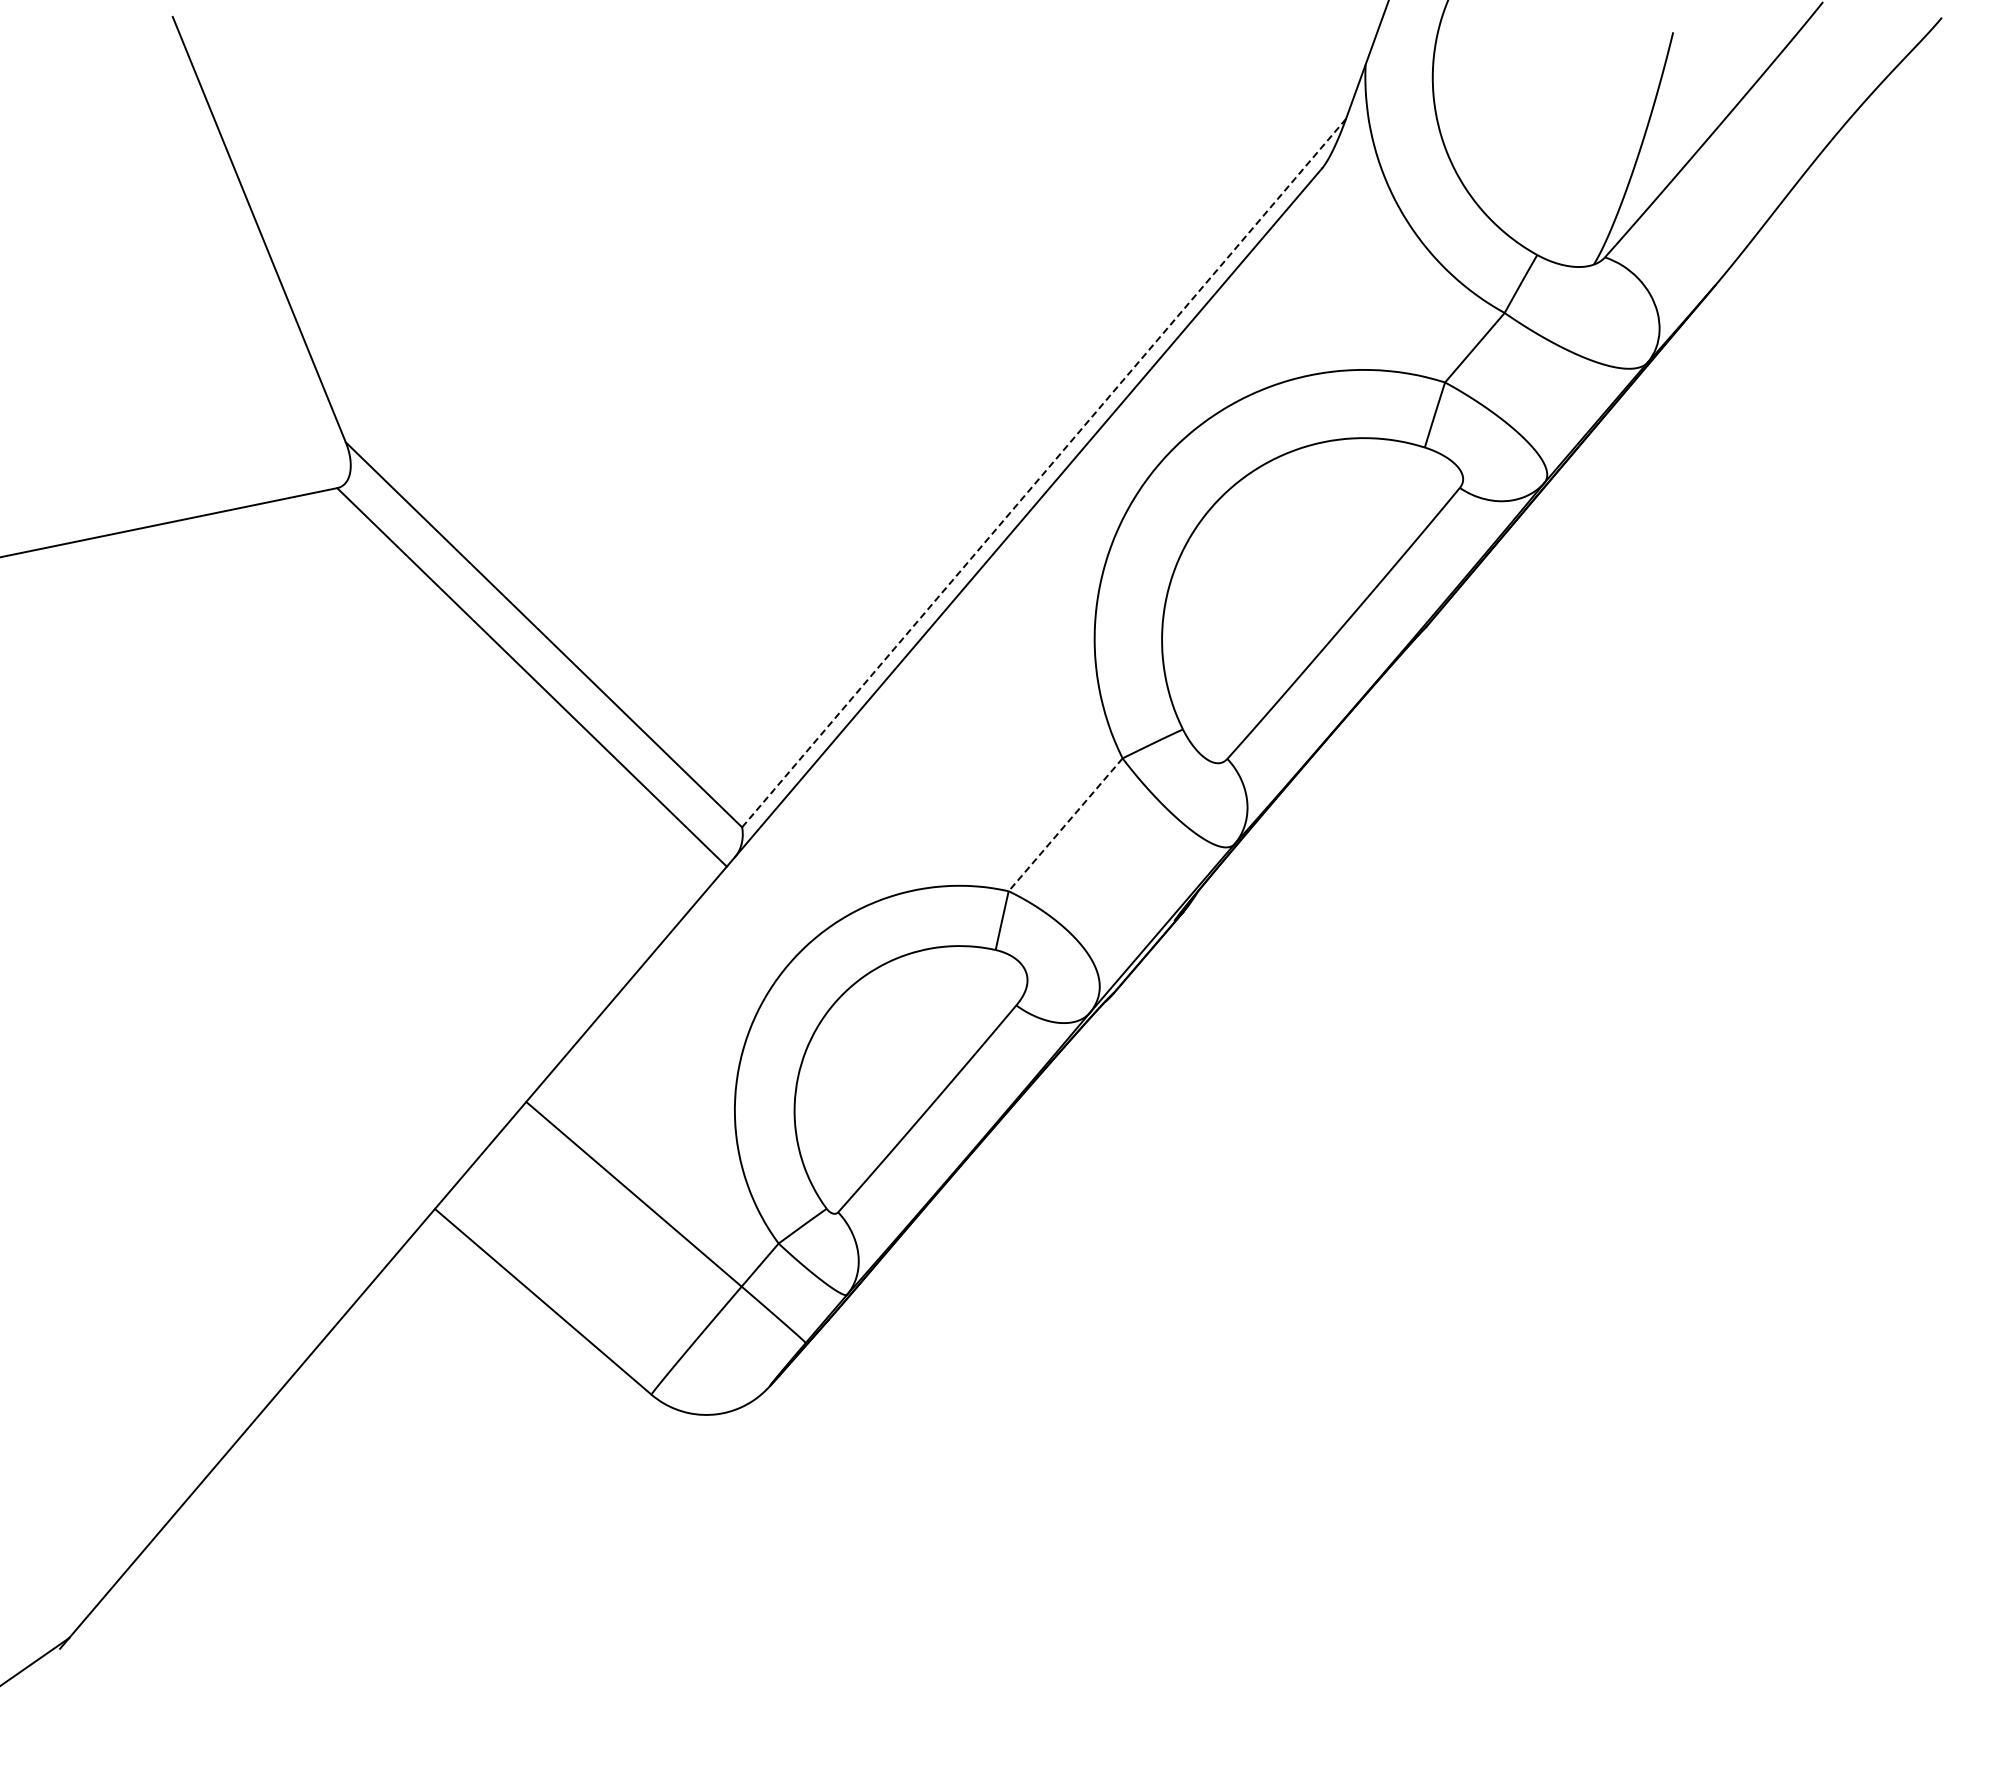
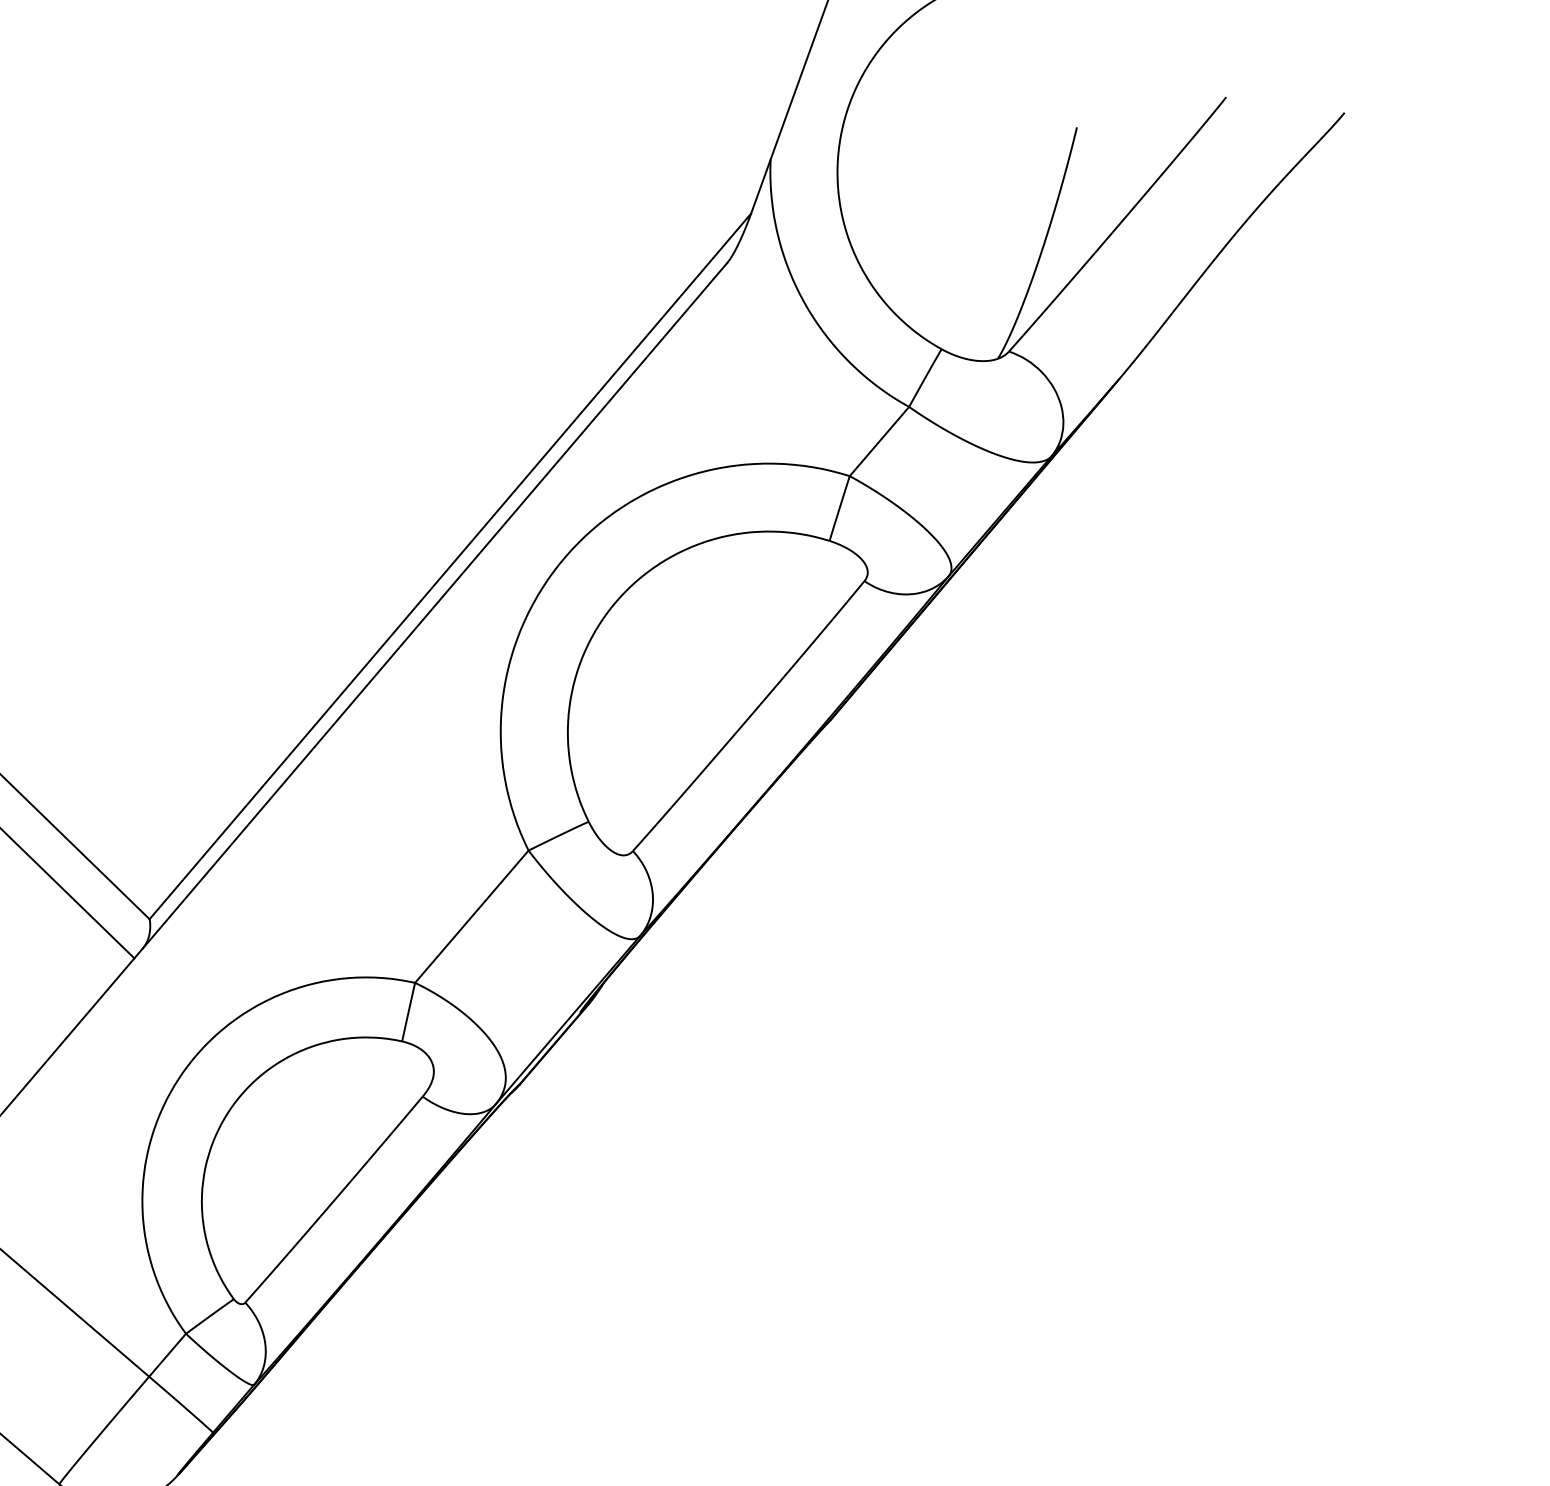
line: (1044, 472) -> (450, 565), dashed -> solid
line: (1065, 825) -> (471, 917), dashed -> solid

